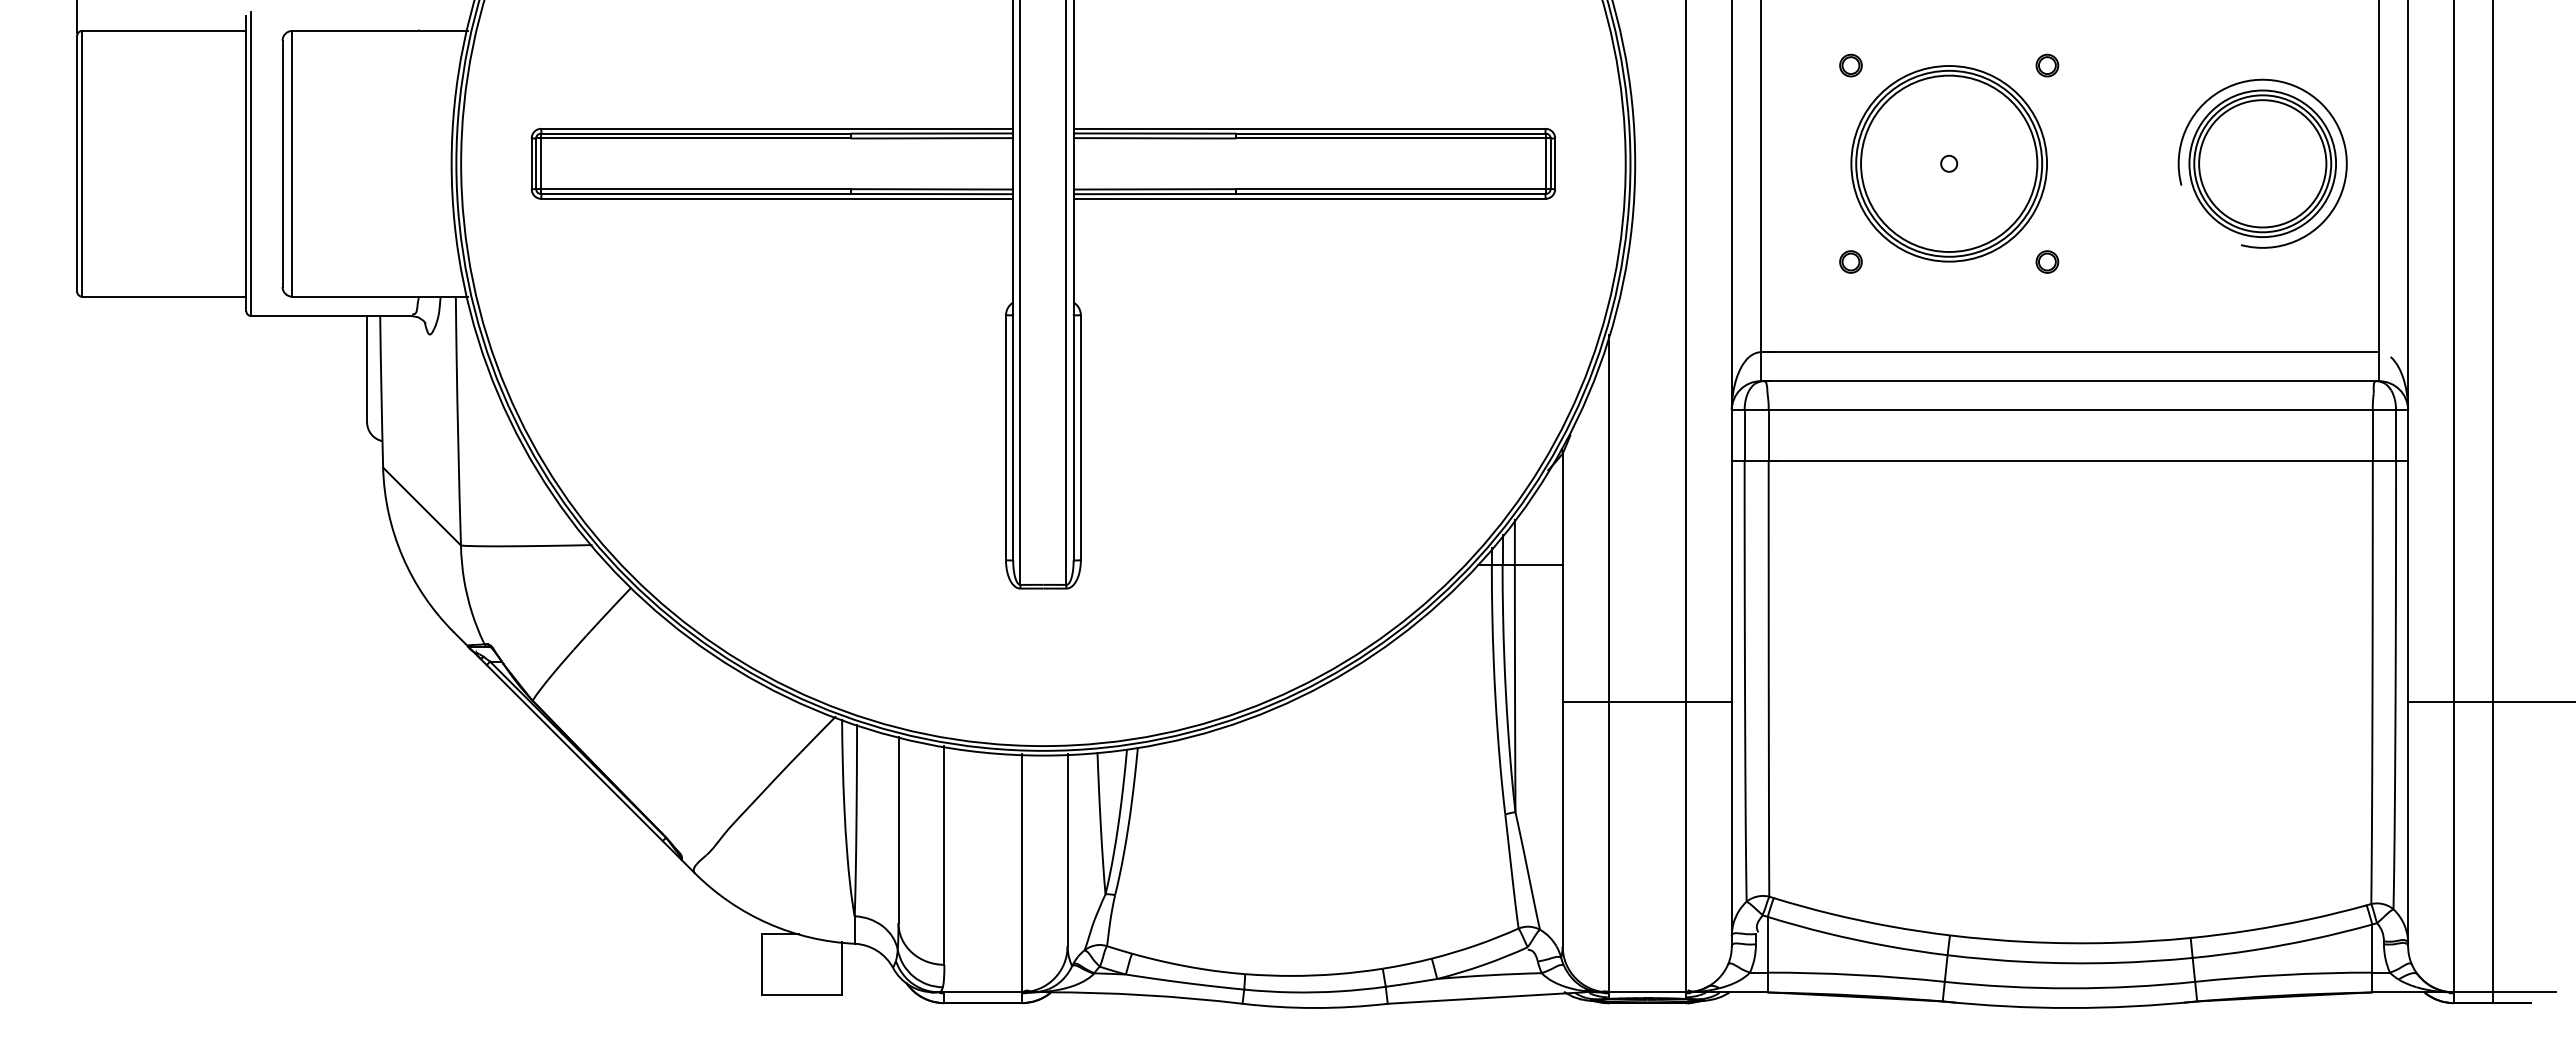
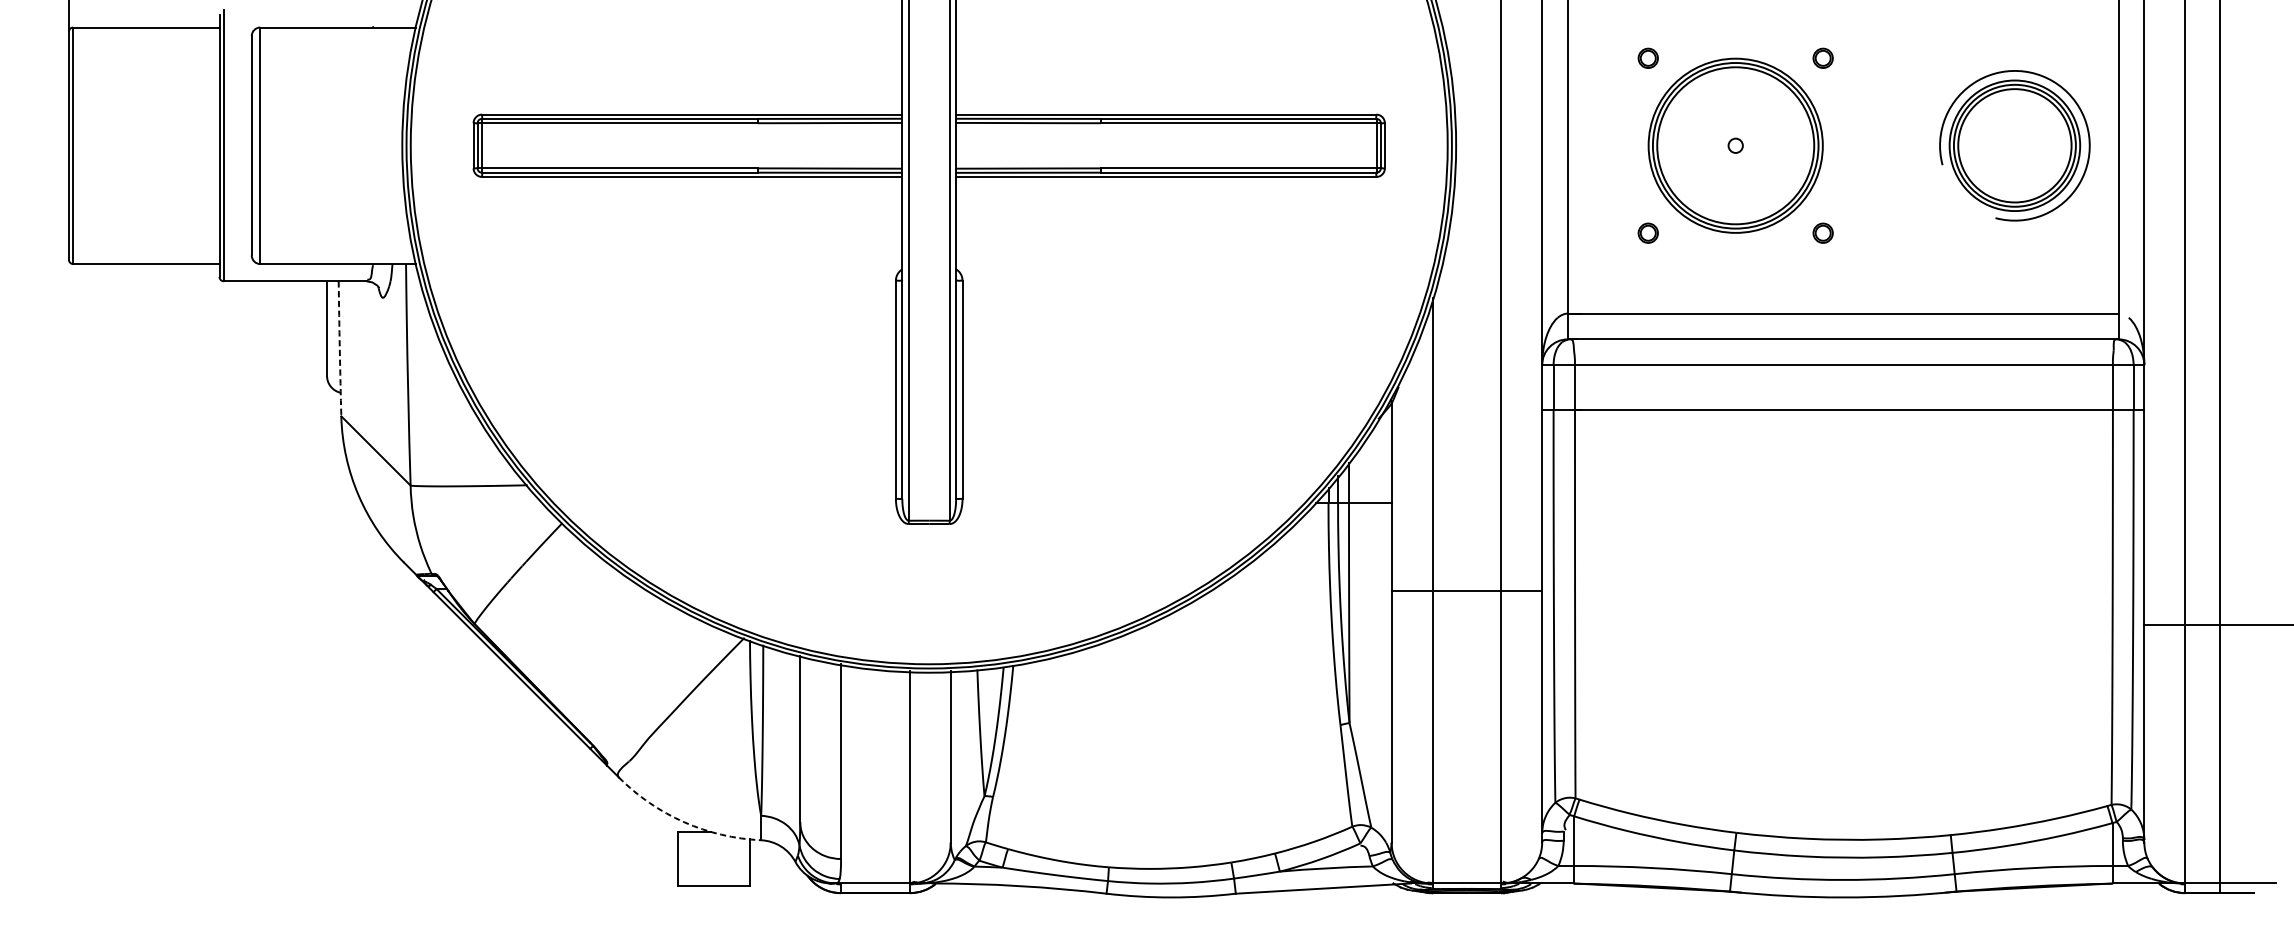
arc: (381, 392) -> (339, 349), solid -> dashed
line: (1646, 702) -> (1466, 590), moved
arc: (768, 923) -> (684, 822), solid -> dashed

